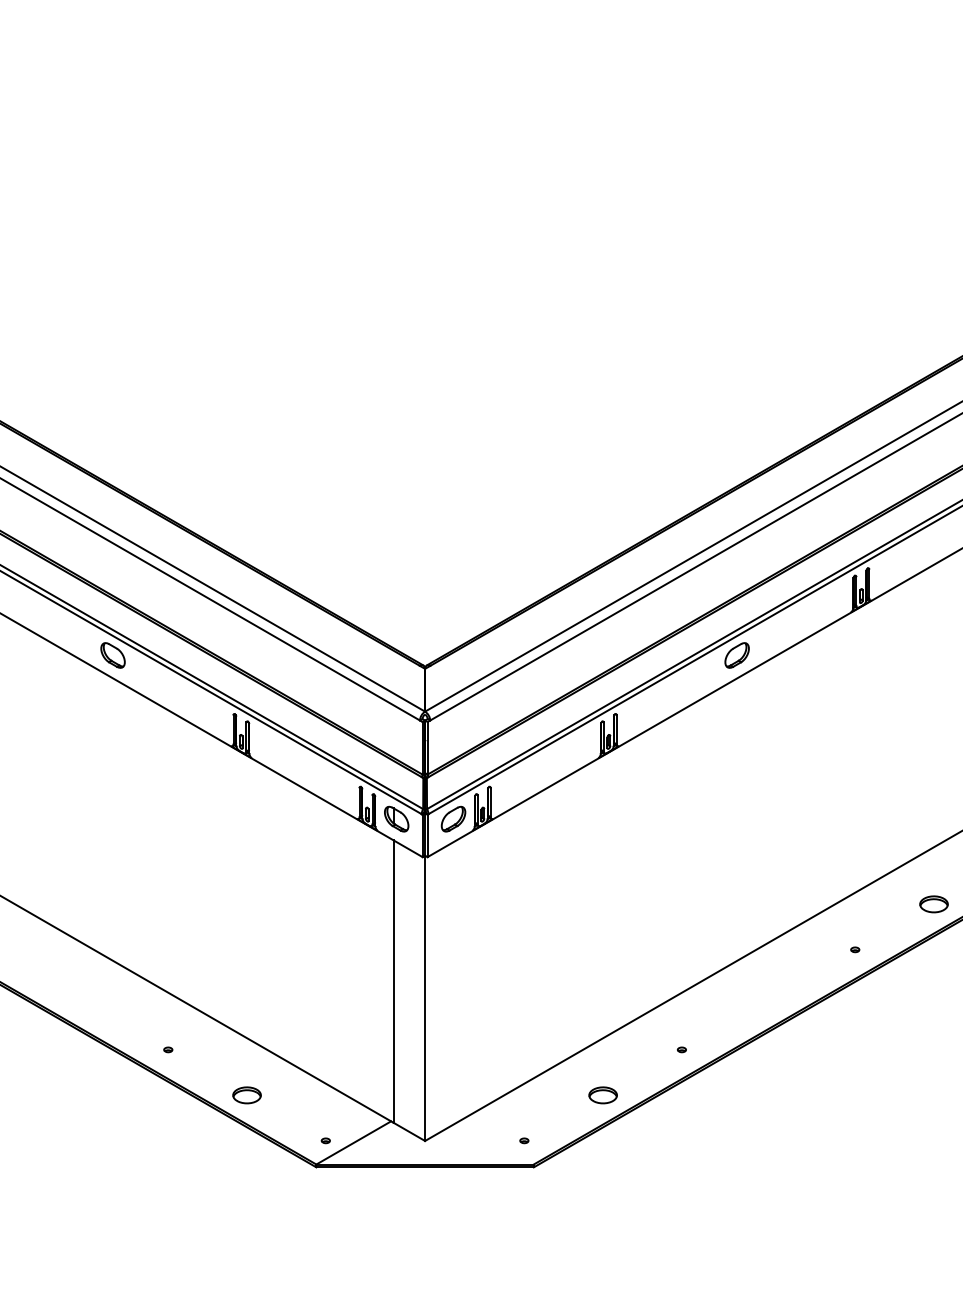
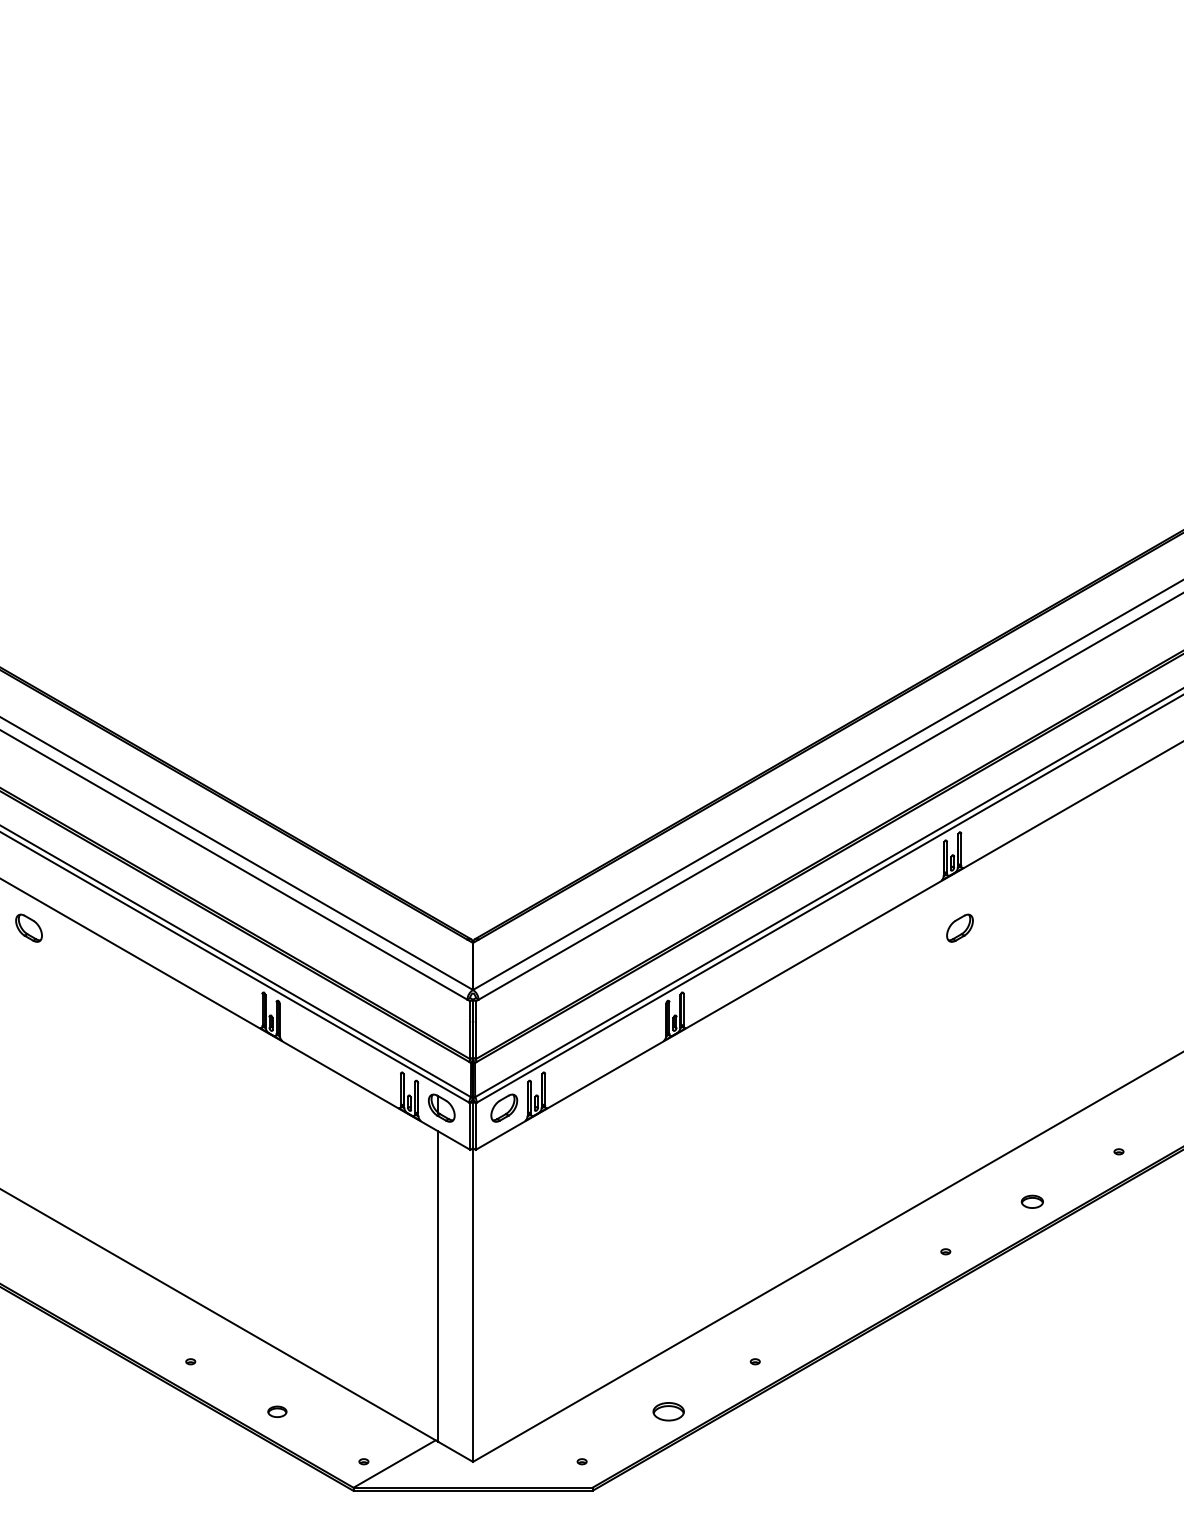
part: (112, 654) -> (28, 927), moved
part: (736, 654) -> (959, 927), moved
part: (934, 904) -> (1032, 1201), size x0.7
part: (247, 1095) -> (277, 1411), size x0.6

